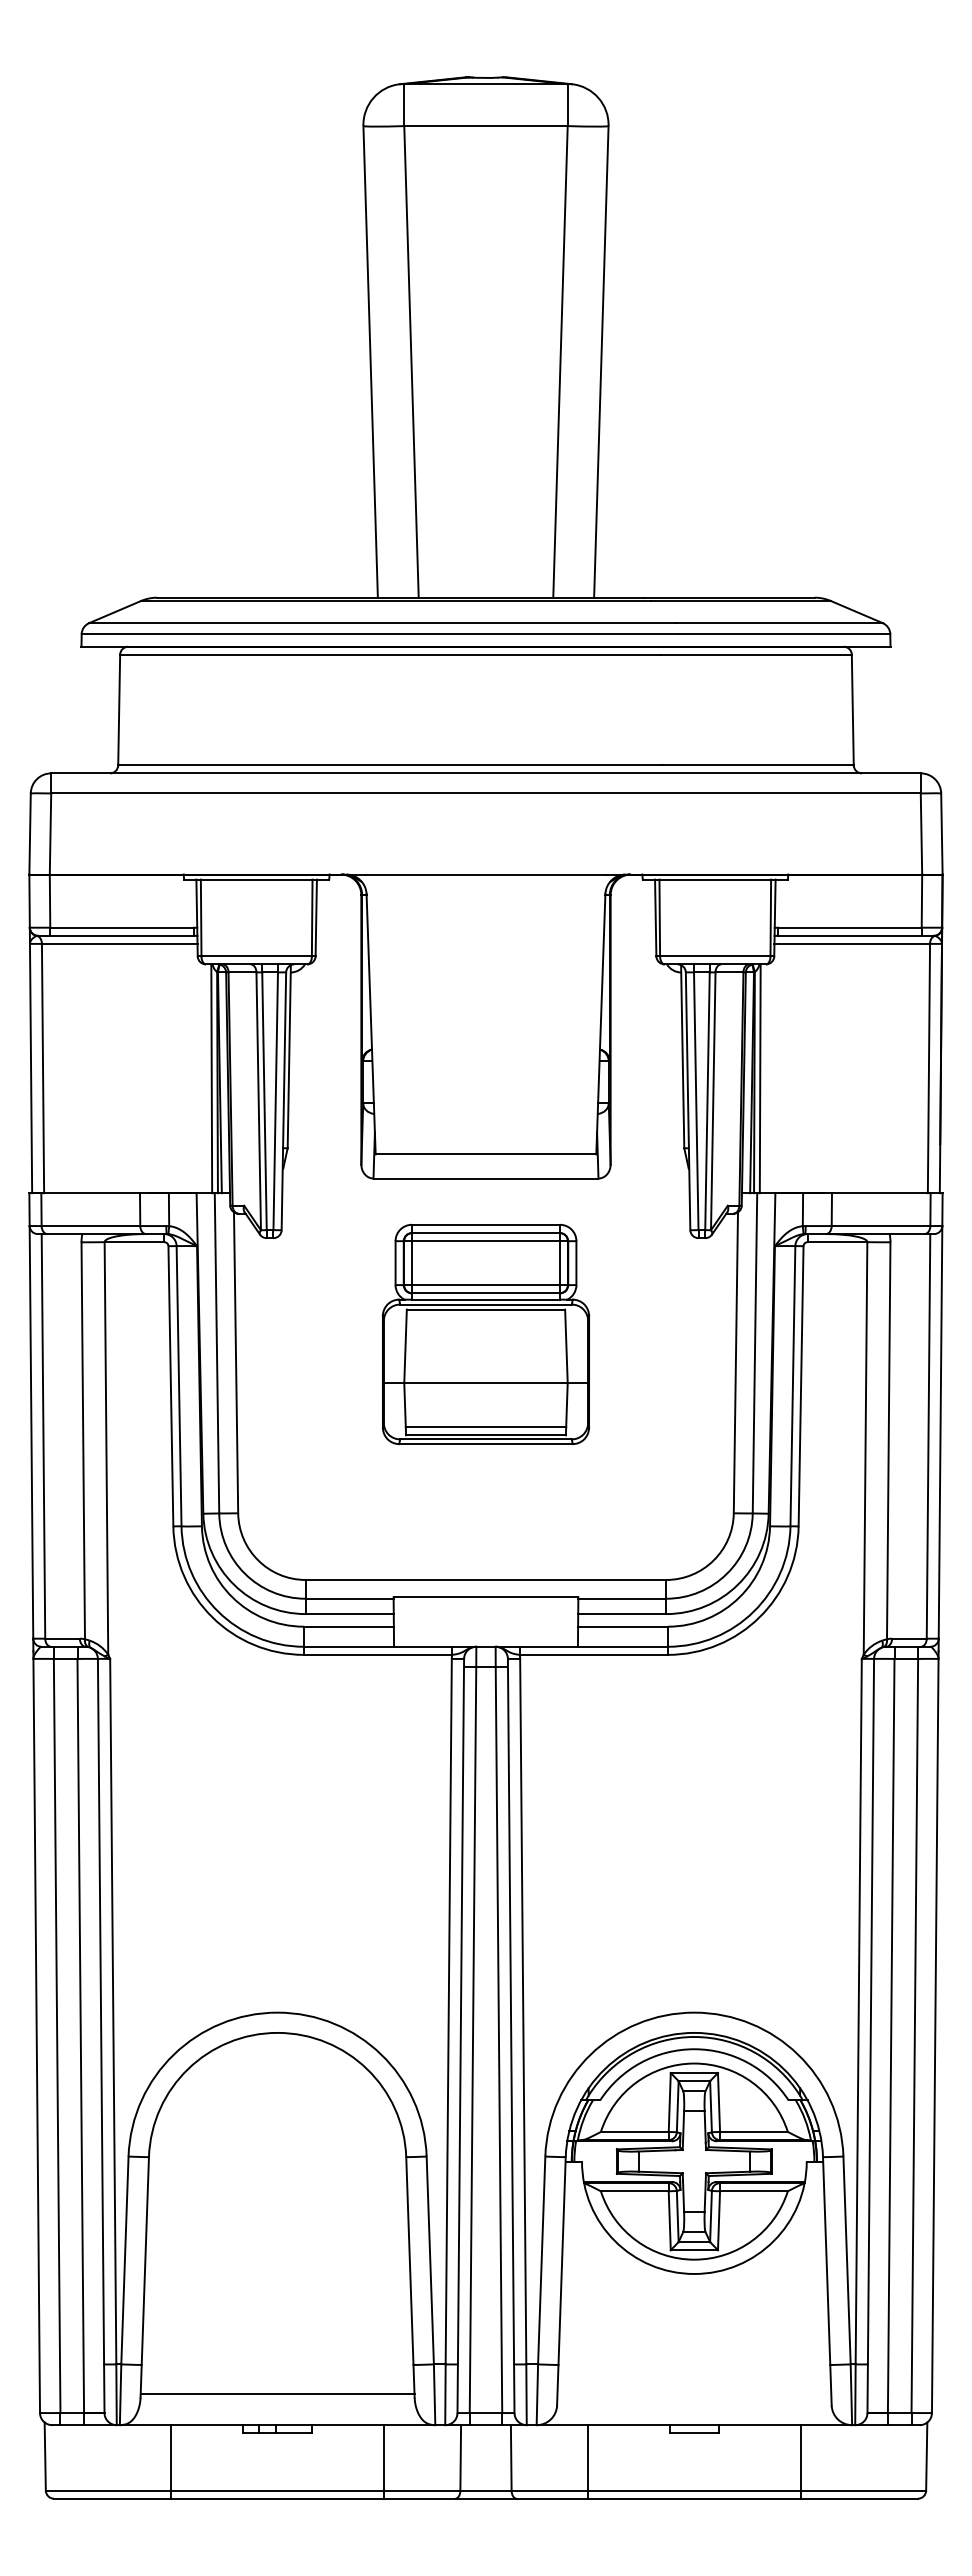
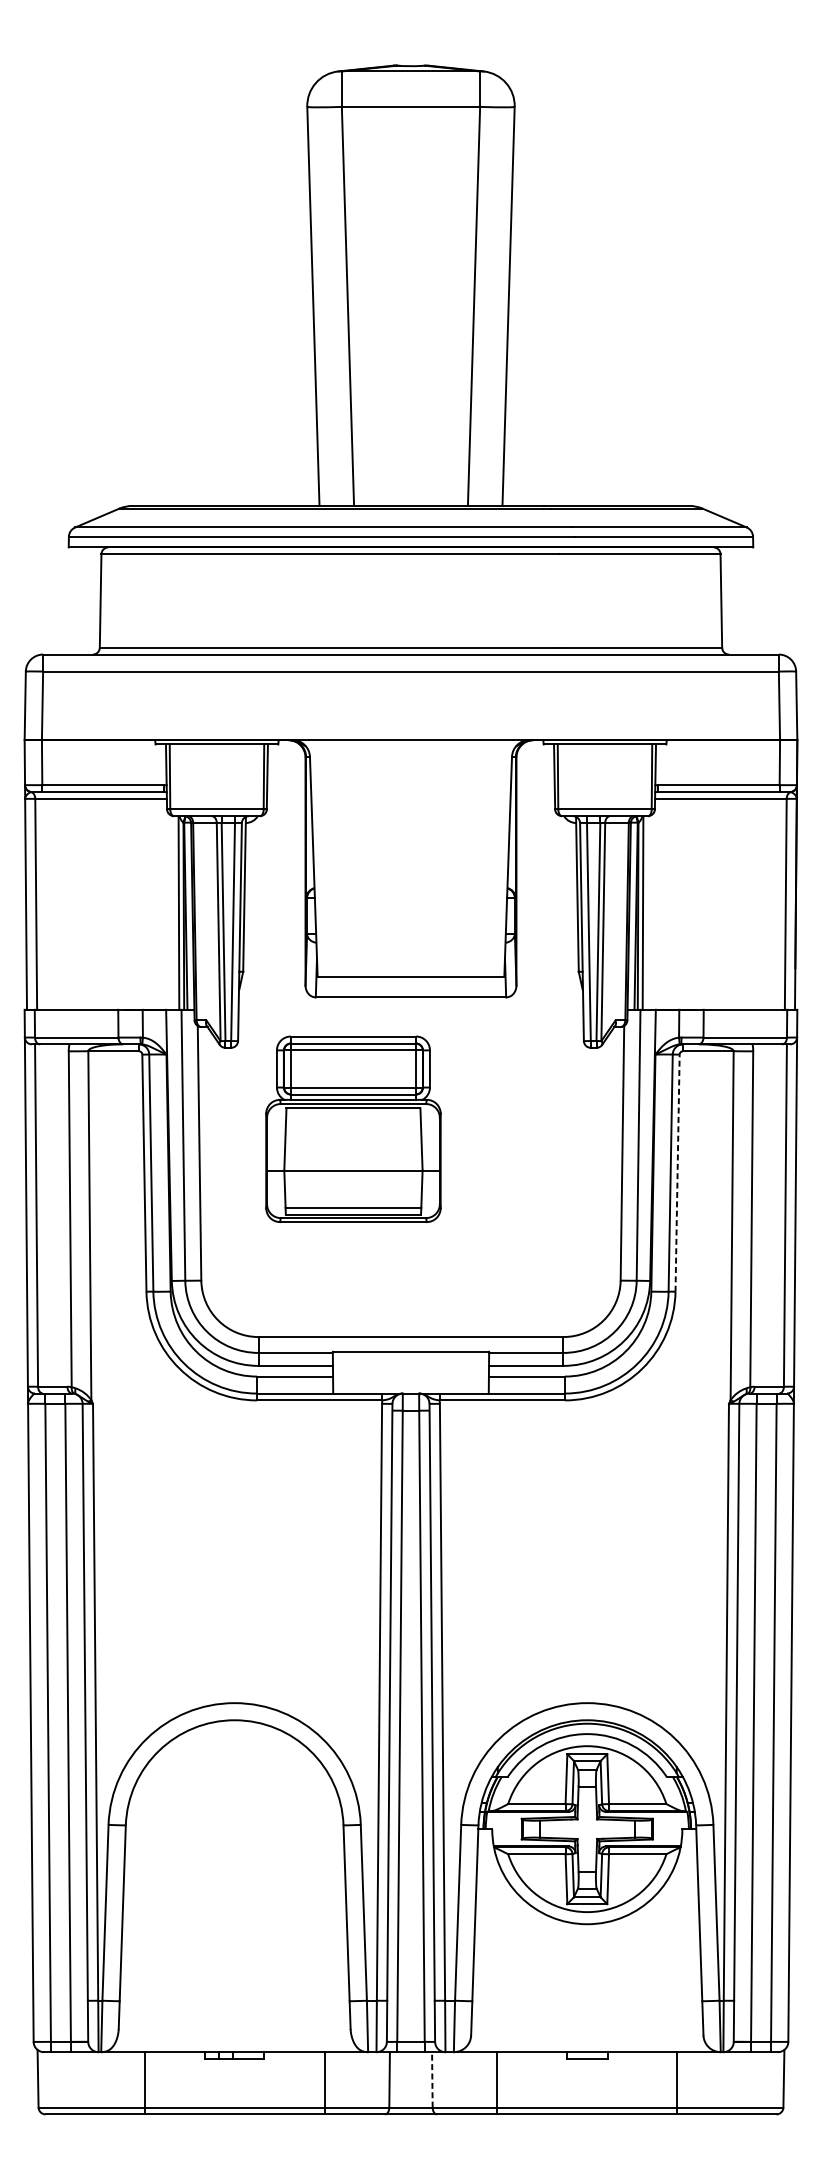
part: (485, 1334) -> (353, 1129), moved
line: (801, 1385) -> (677, 1172), solid -> dashed
line: (277, 2393) -> (234, 2025), removed
line: (511, 2457) -> (432, 2079), solid -> dashed

